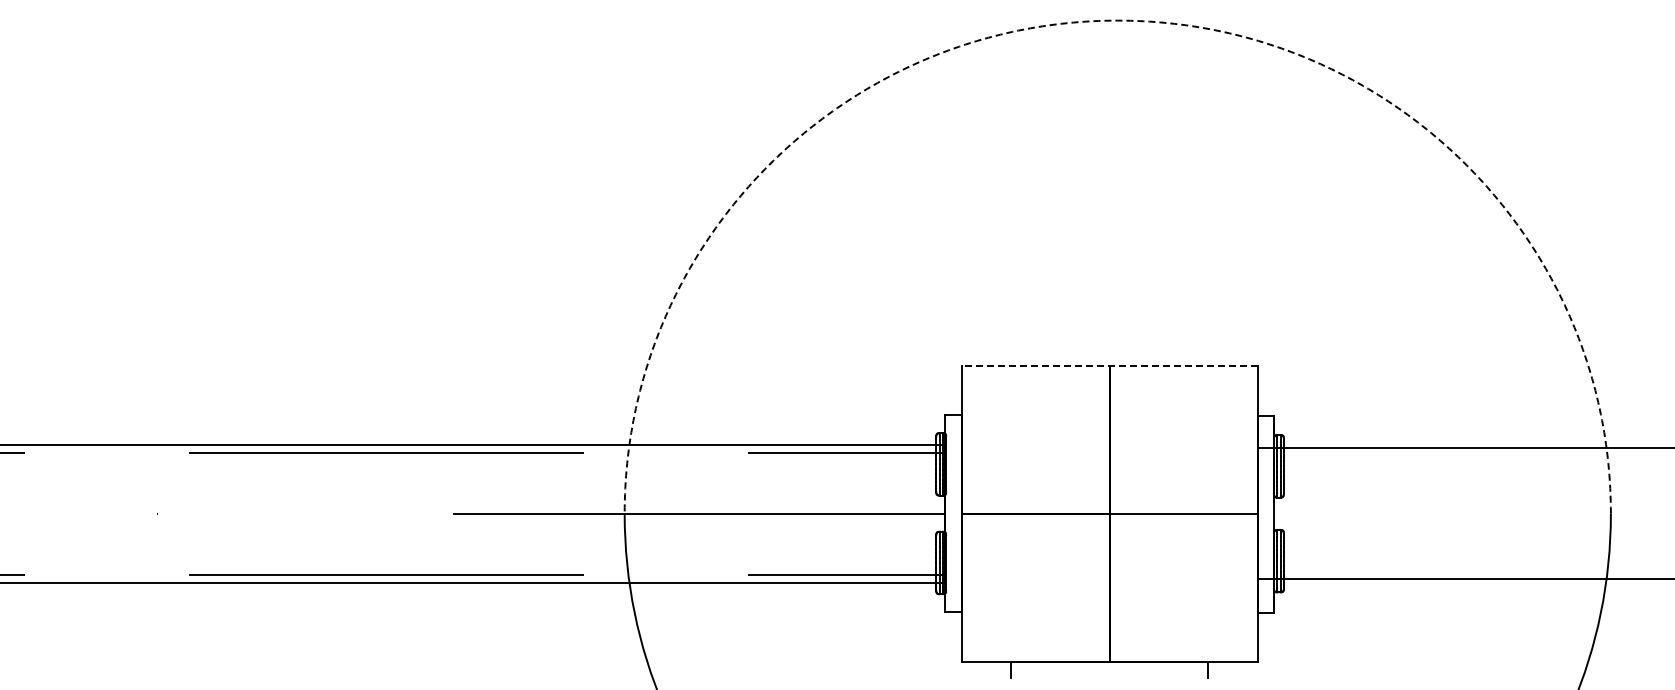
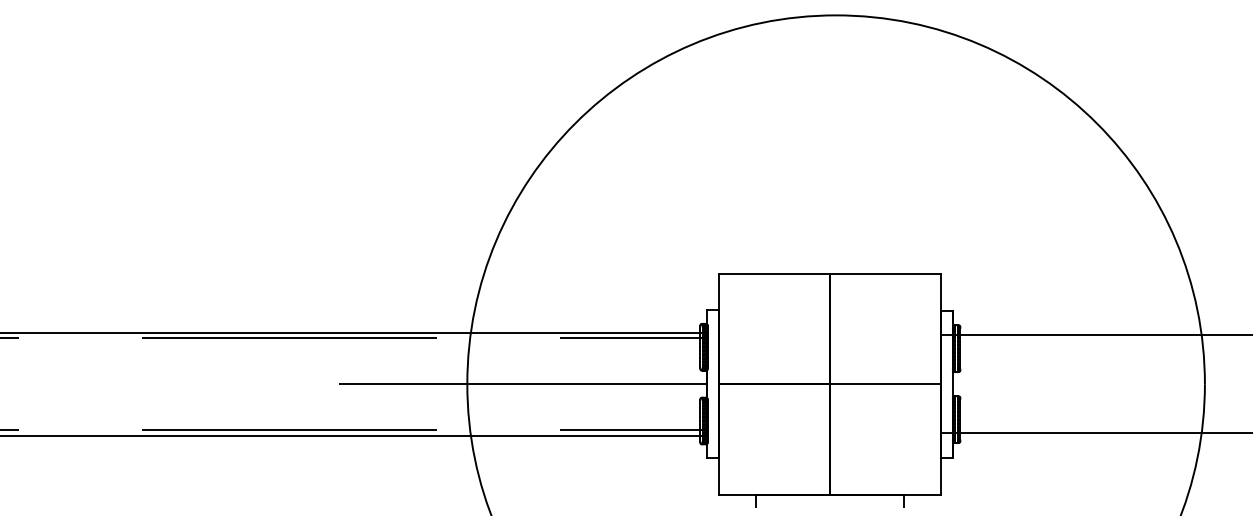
arc: (1117, 20) -> (835, 15), dashed -> solid
line: (1109, 365) -> (829, 273), dashed -> solid

